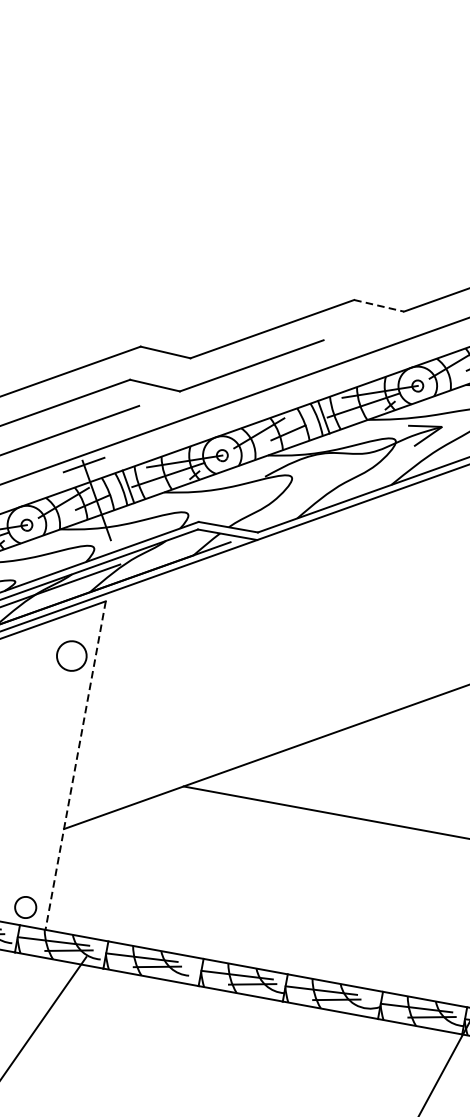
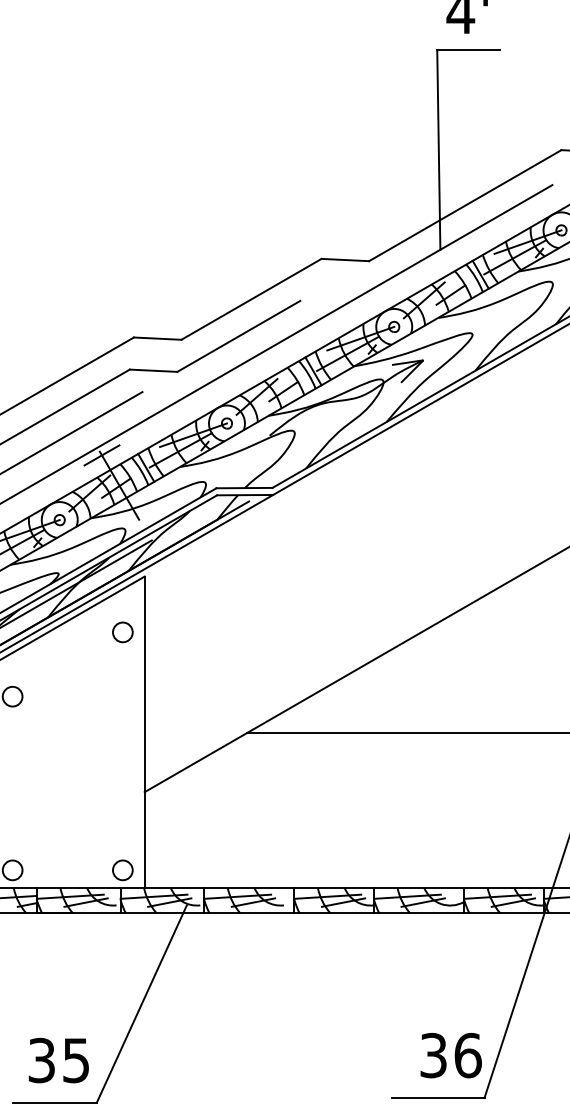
line: (379, 306) -> (345, 260), dashed -> solid
circle: (71, 656) -> (122, 632), size x0.71
line: (75, 766) -> (144, 732), dashed -> solid

